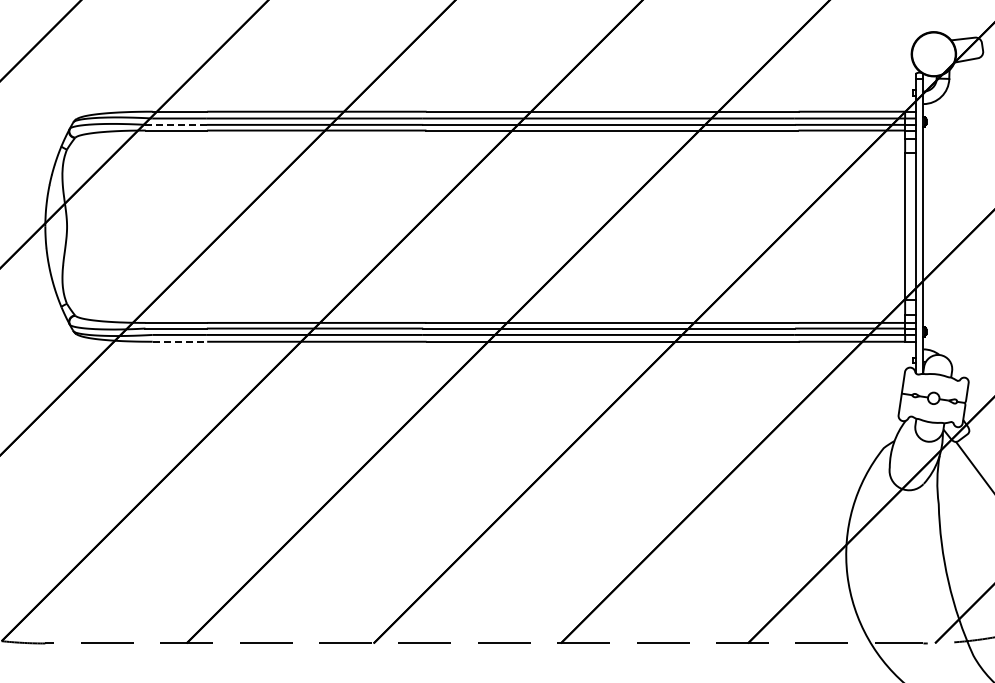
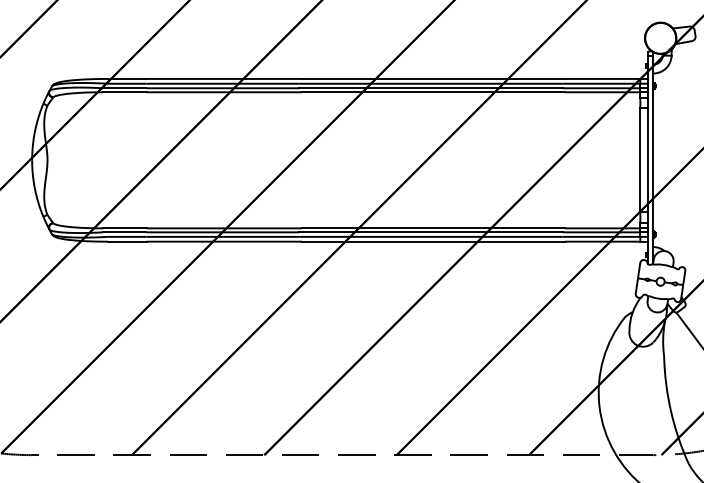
line: (176, 124) -> (124, 87), dashed -> solid
line: (180, 341) -> (127, 241), dashed -> solid

